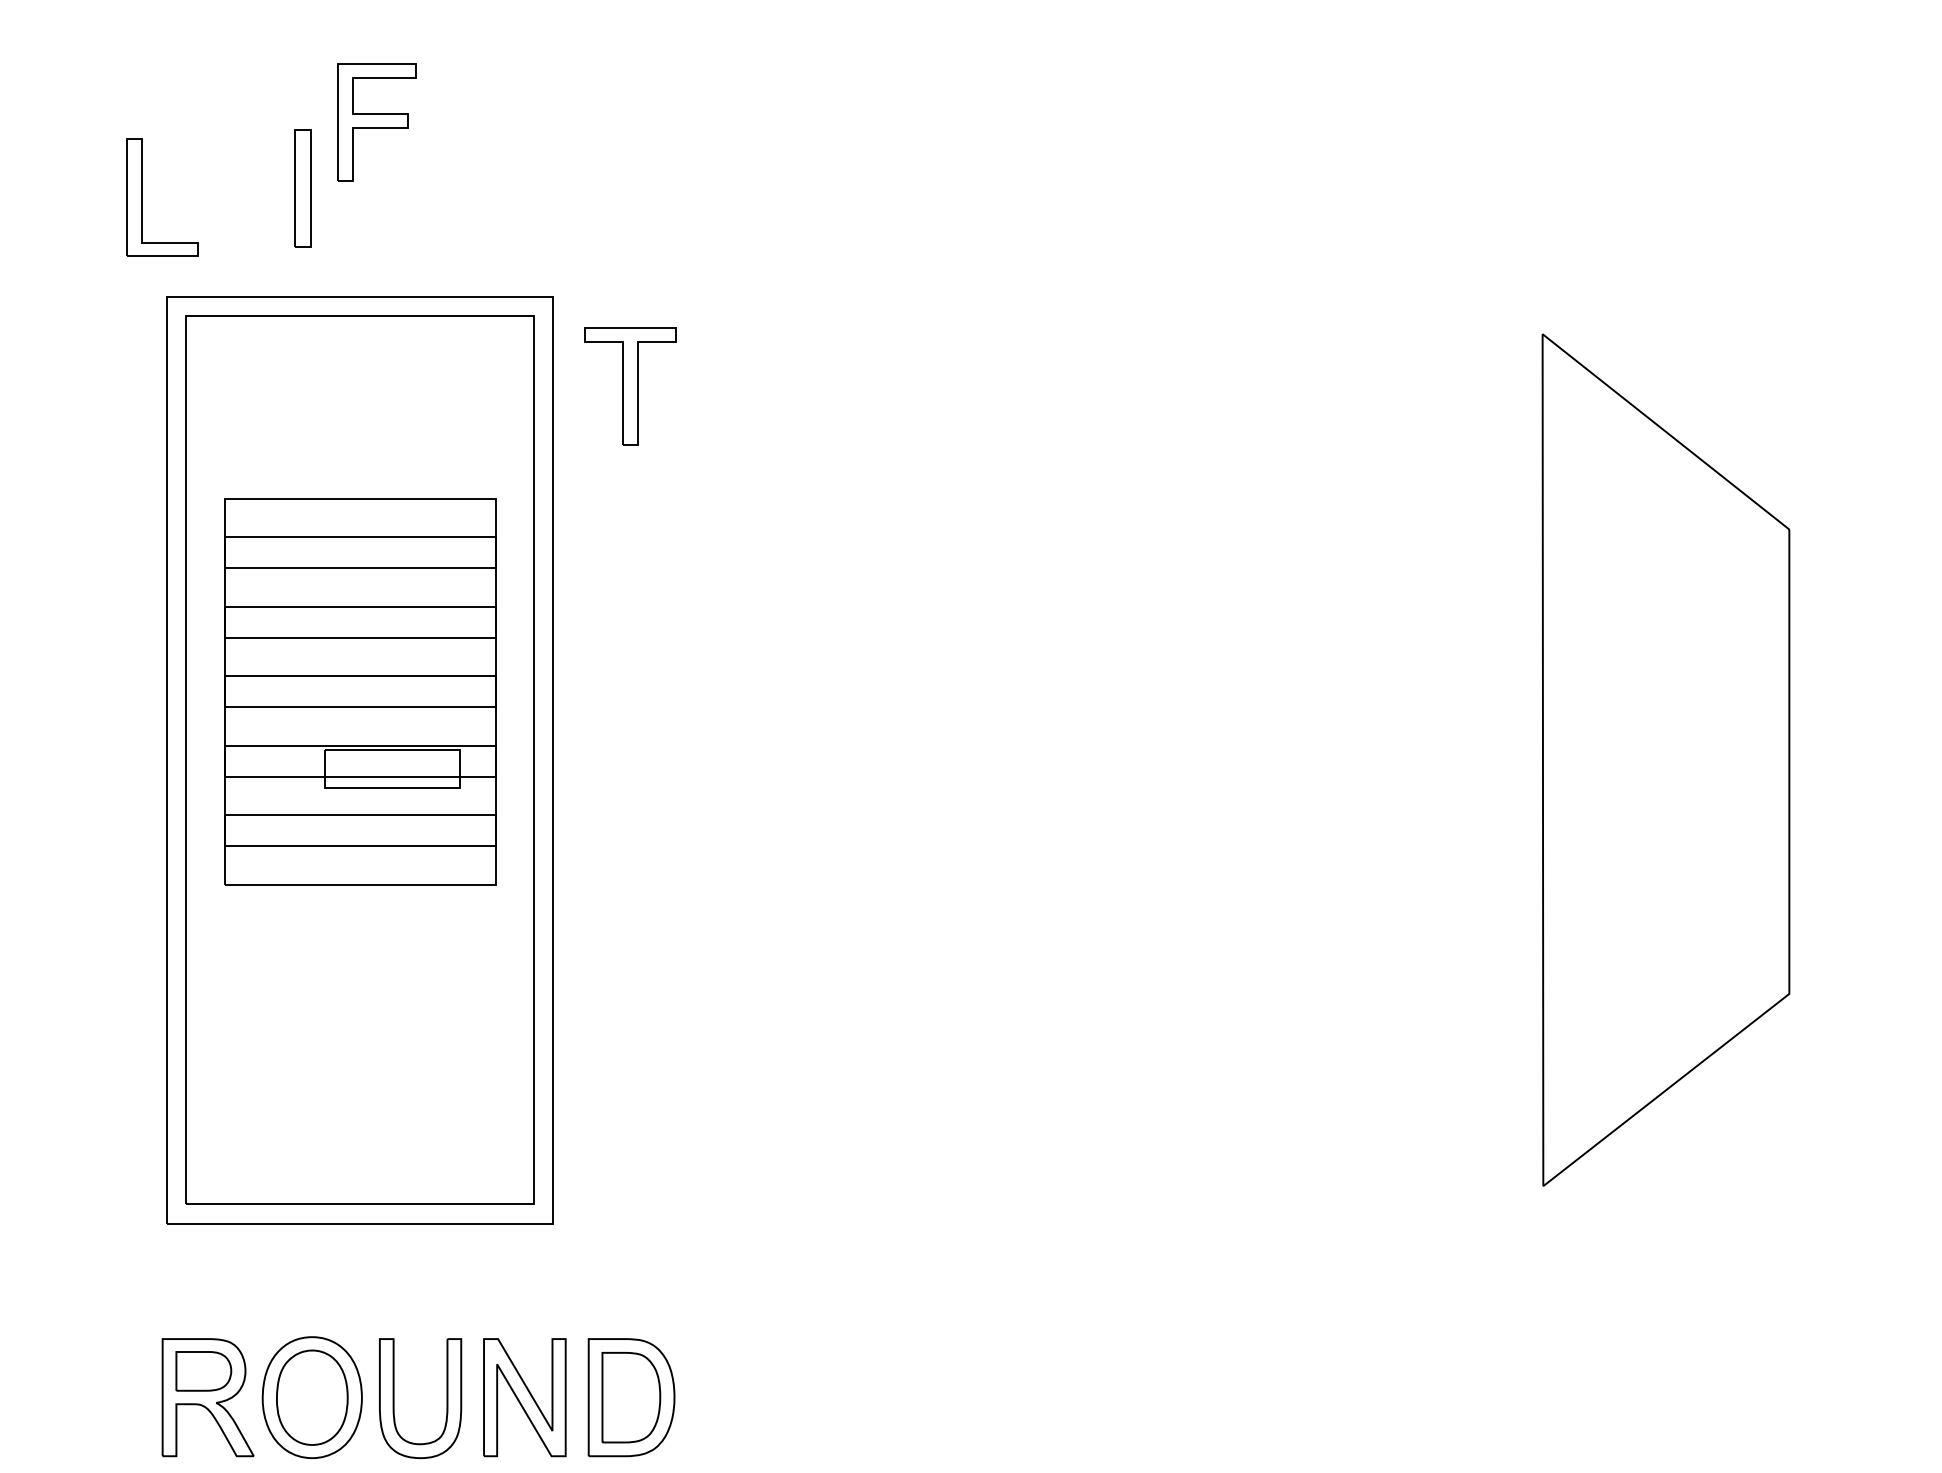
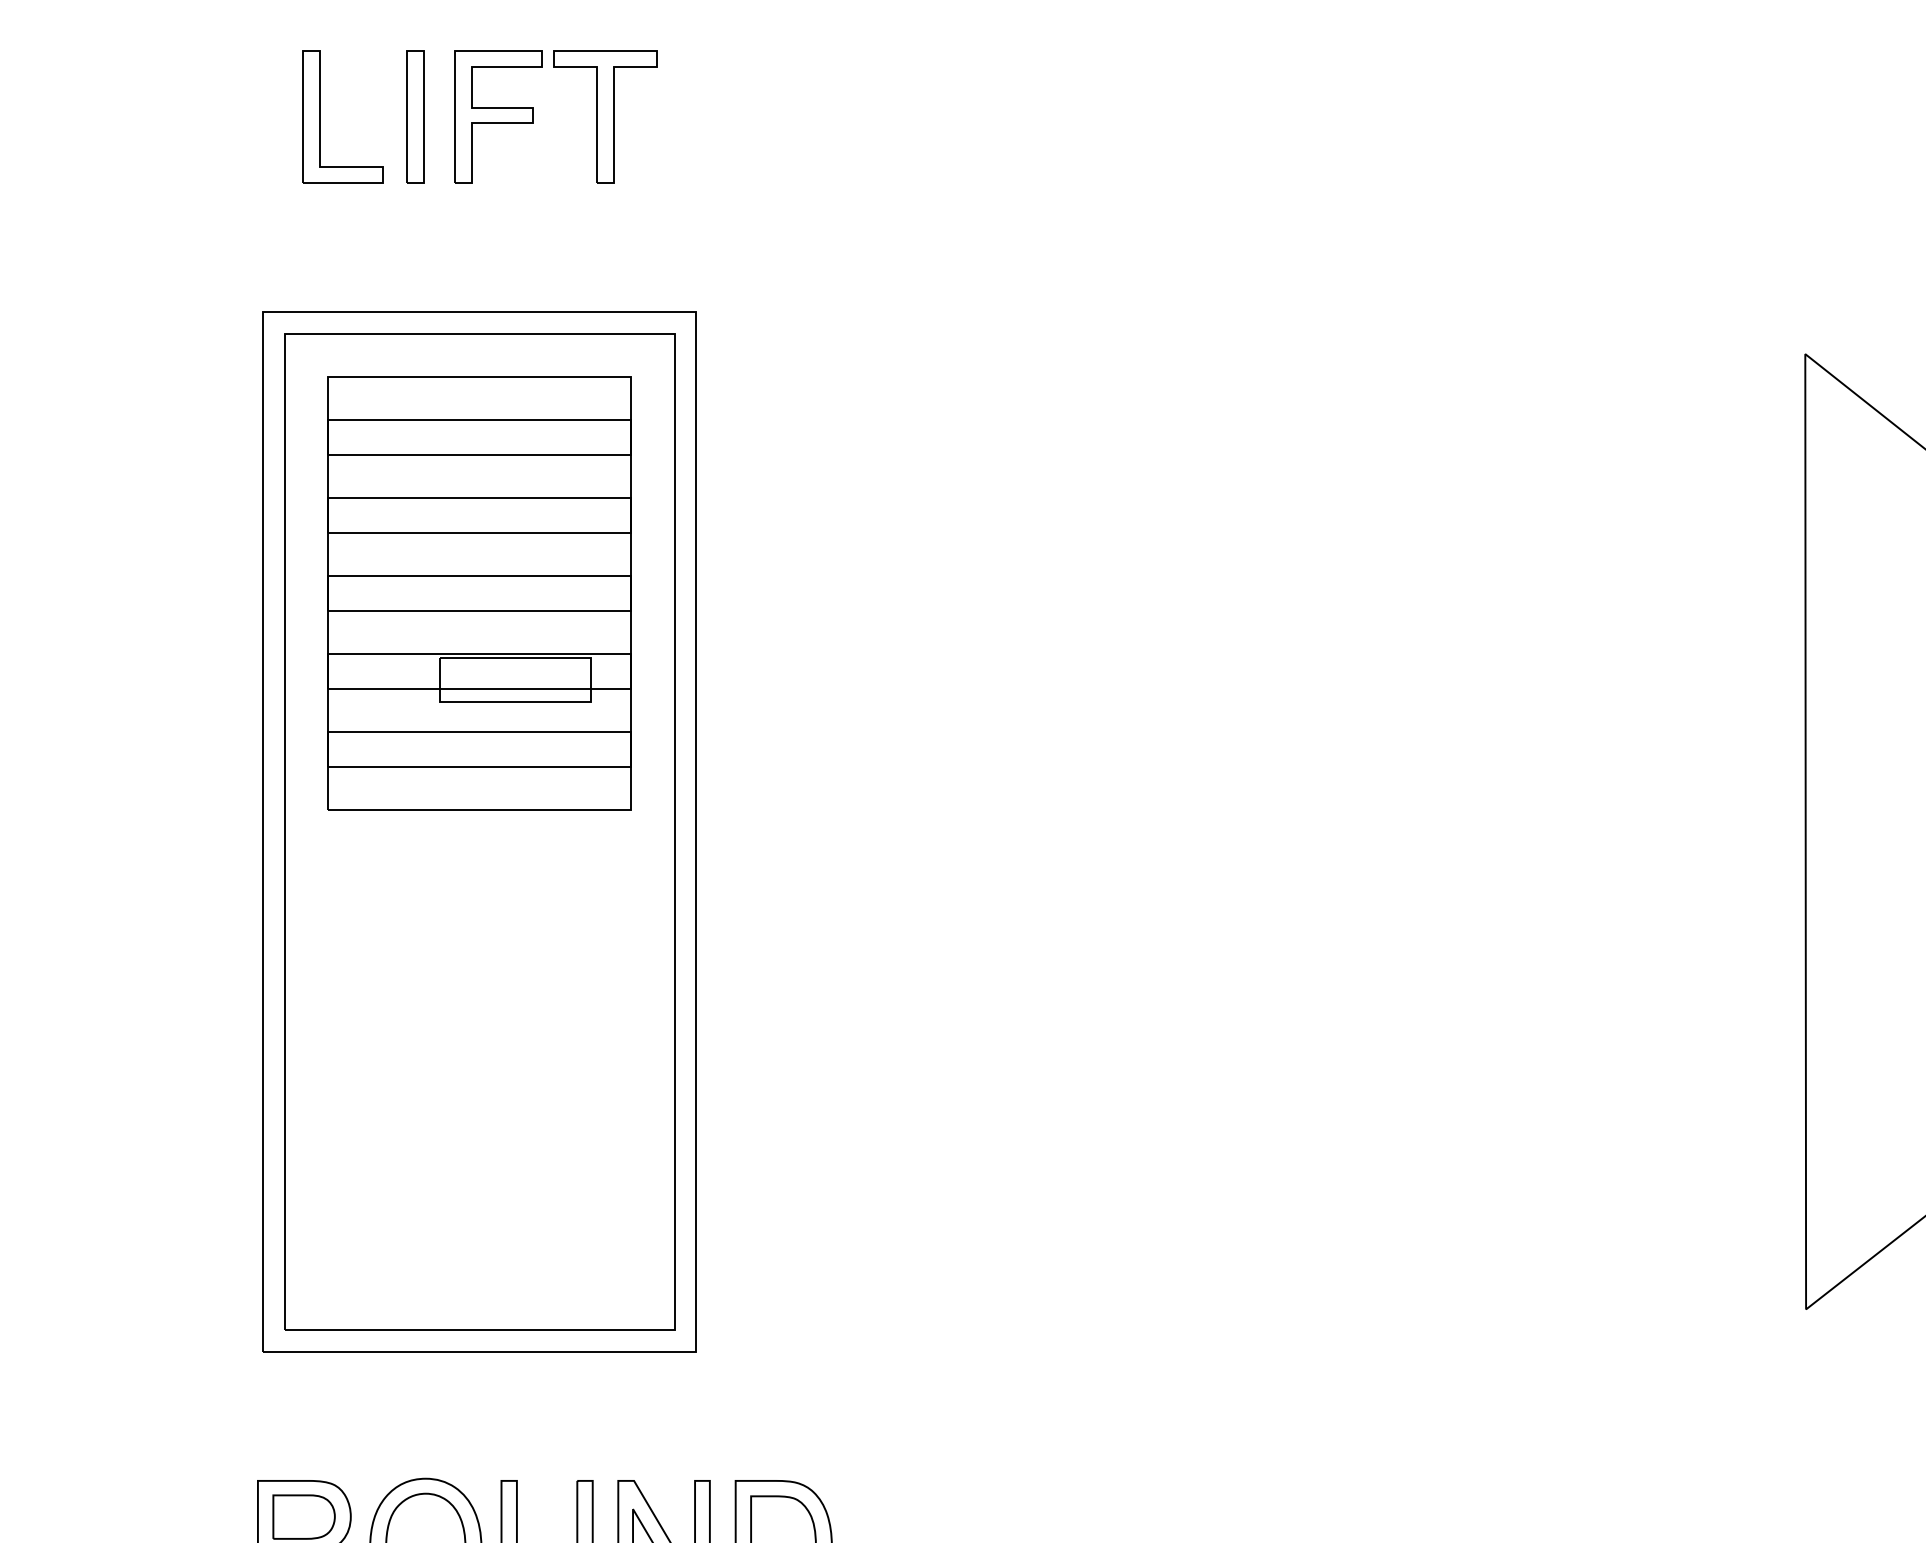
part: (302, 188) -> (414, 116), moved
part: (142, 197) -> (320, 116), moved
part: (630, 386) -> (605, 116), moved
part: (360, 691) -> (479, 593), moved

